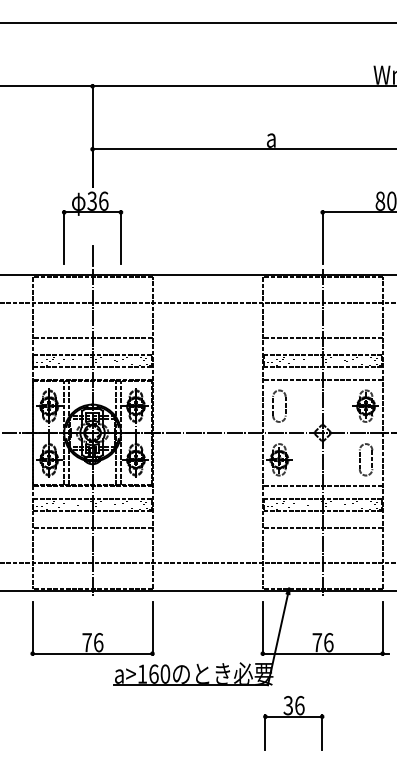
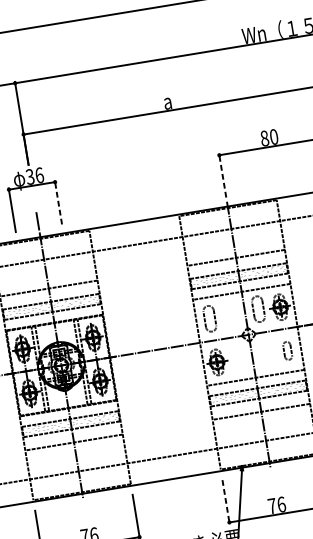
line: (120, 237) -> (58, 202), solid -> dashed
line: (322, 237) -> (222, 175), solid -> dashed
part: (339, 403) -> (258, 308), added
part: (366, 459) -> (287, 350), size x0.7
line: (262, 628) -> (225, 501), solid -> dashed

